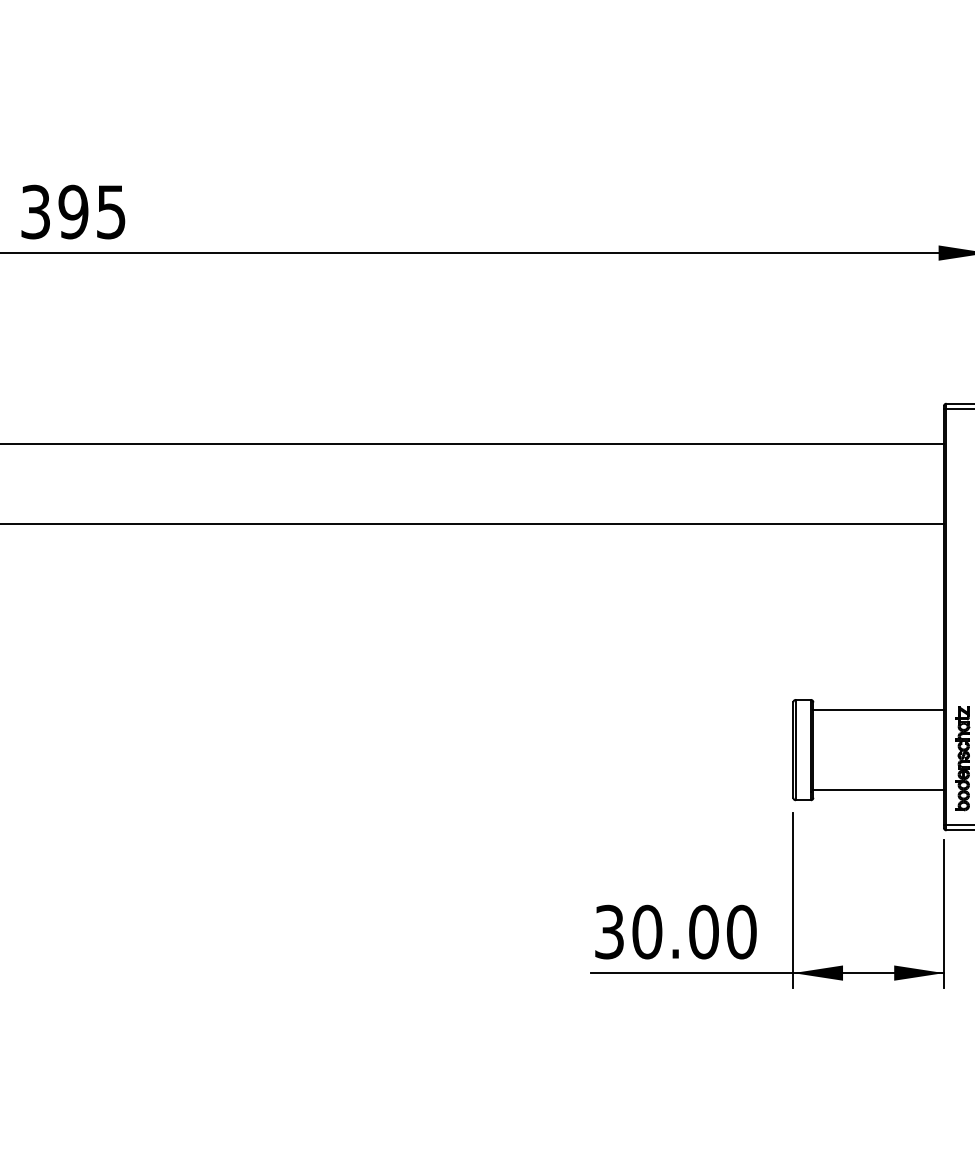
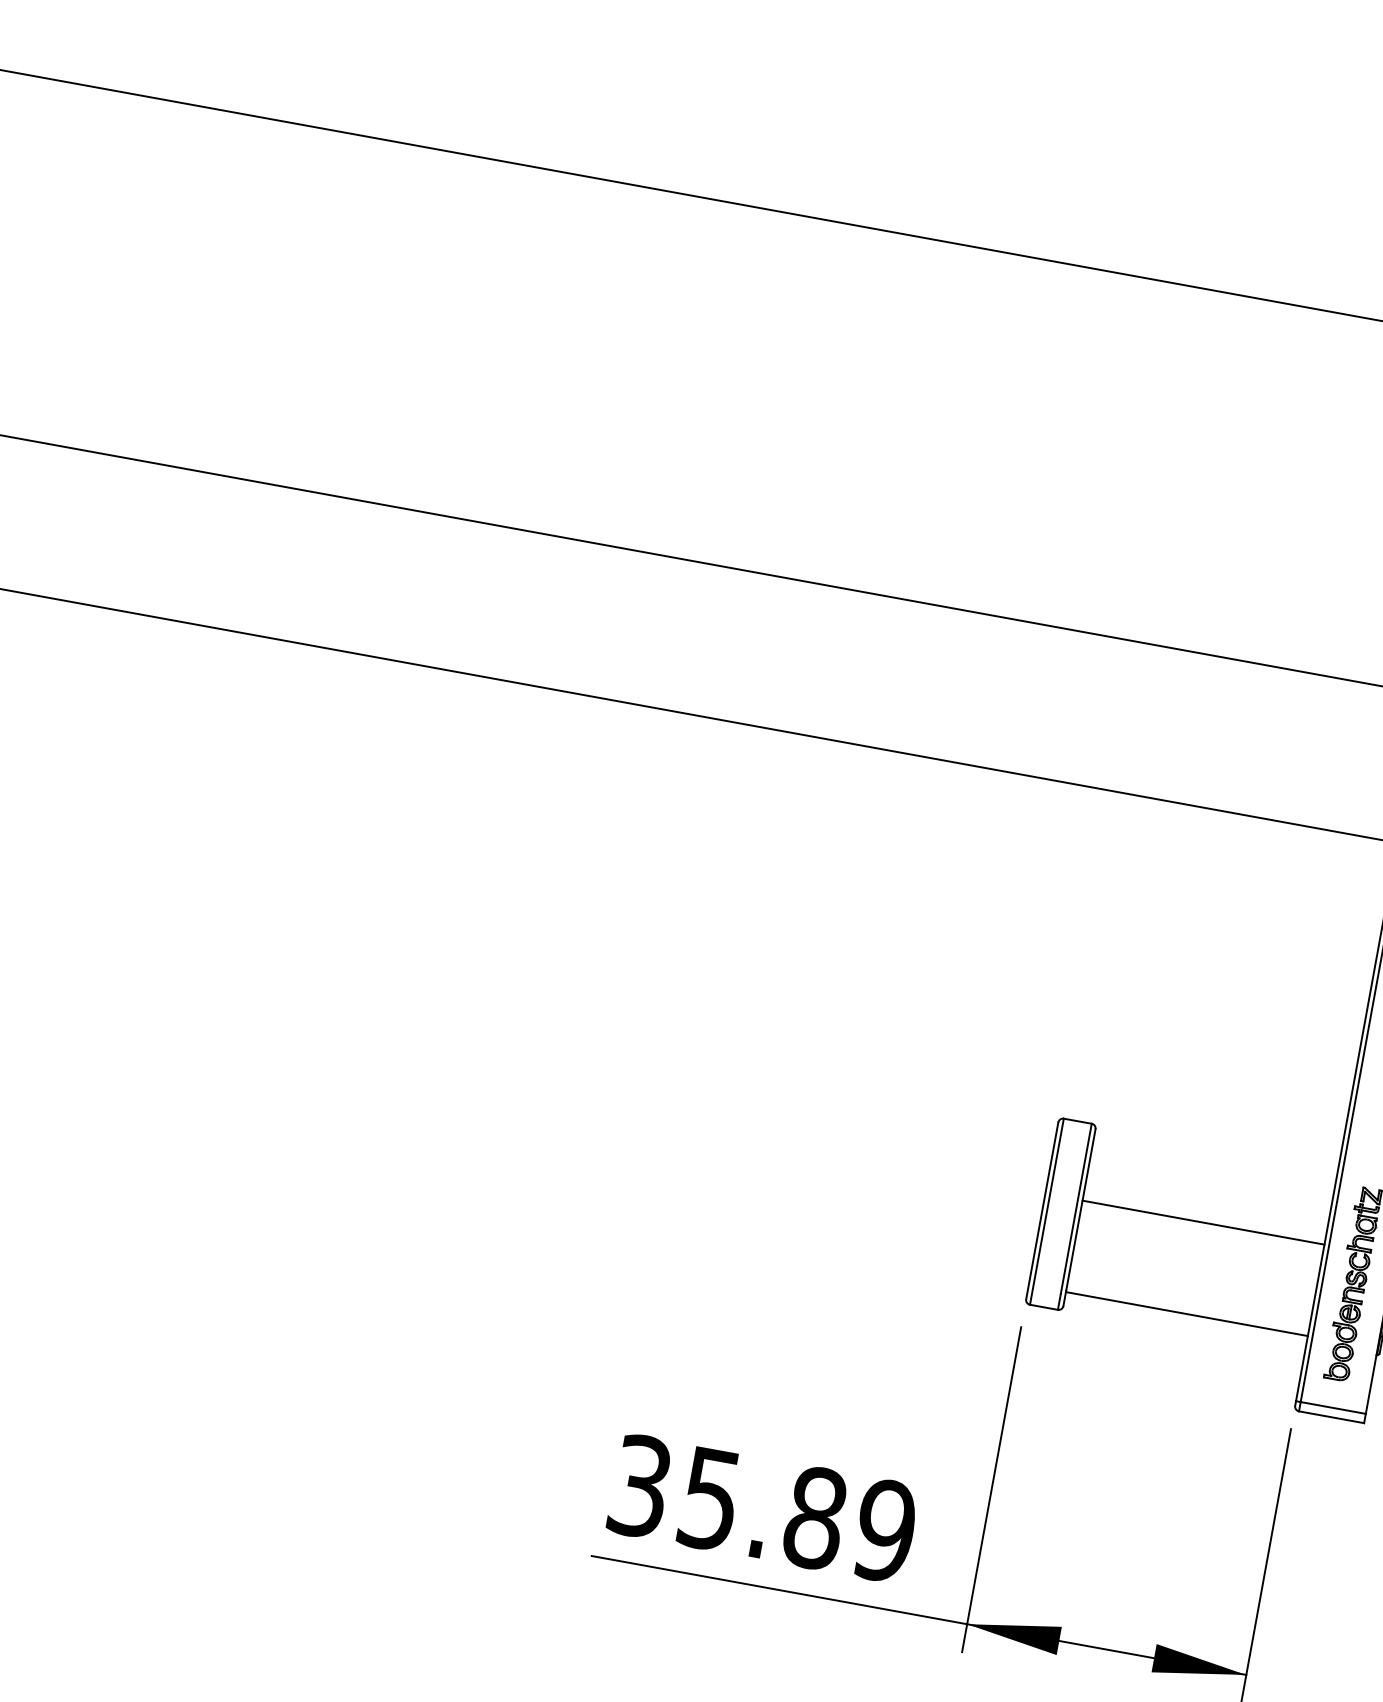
line: (878, 709) -> (1203, 1221), moved
text: (694, 931) -> (798, 1513), 30.00 -> 35.89

